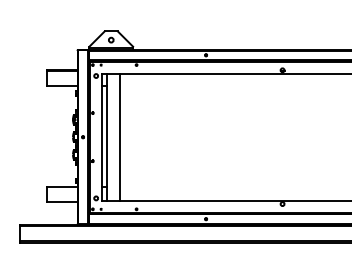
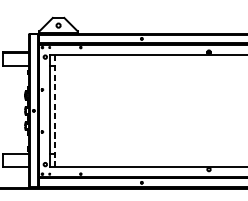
line: (120, 136) -> (66, 110), removed
line: (107, 137) -> (55, 111), solid -> dashed

